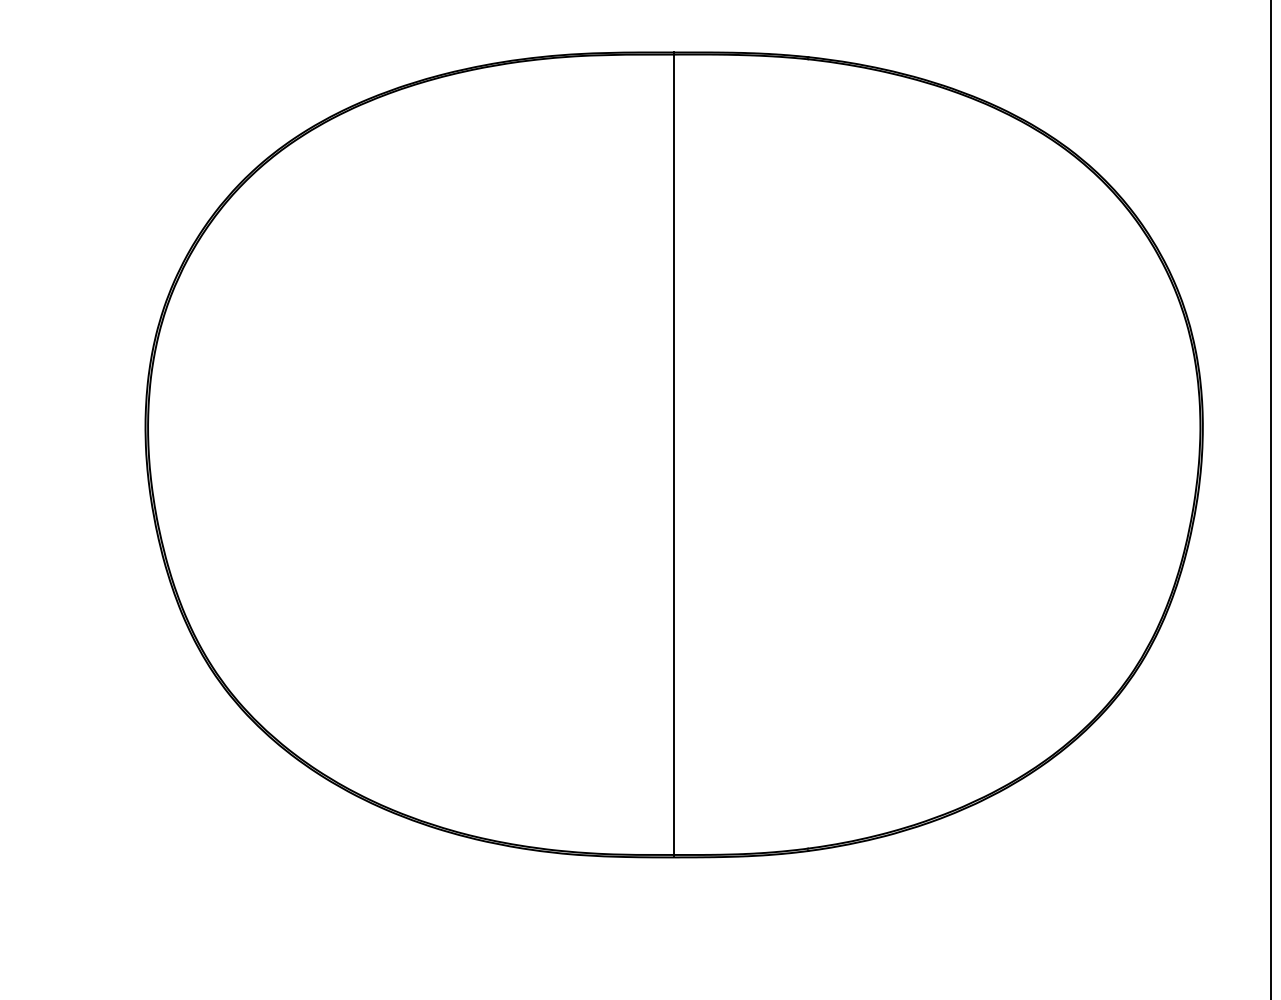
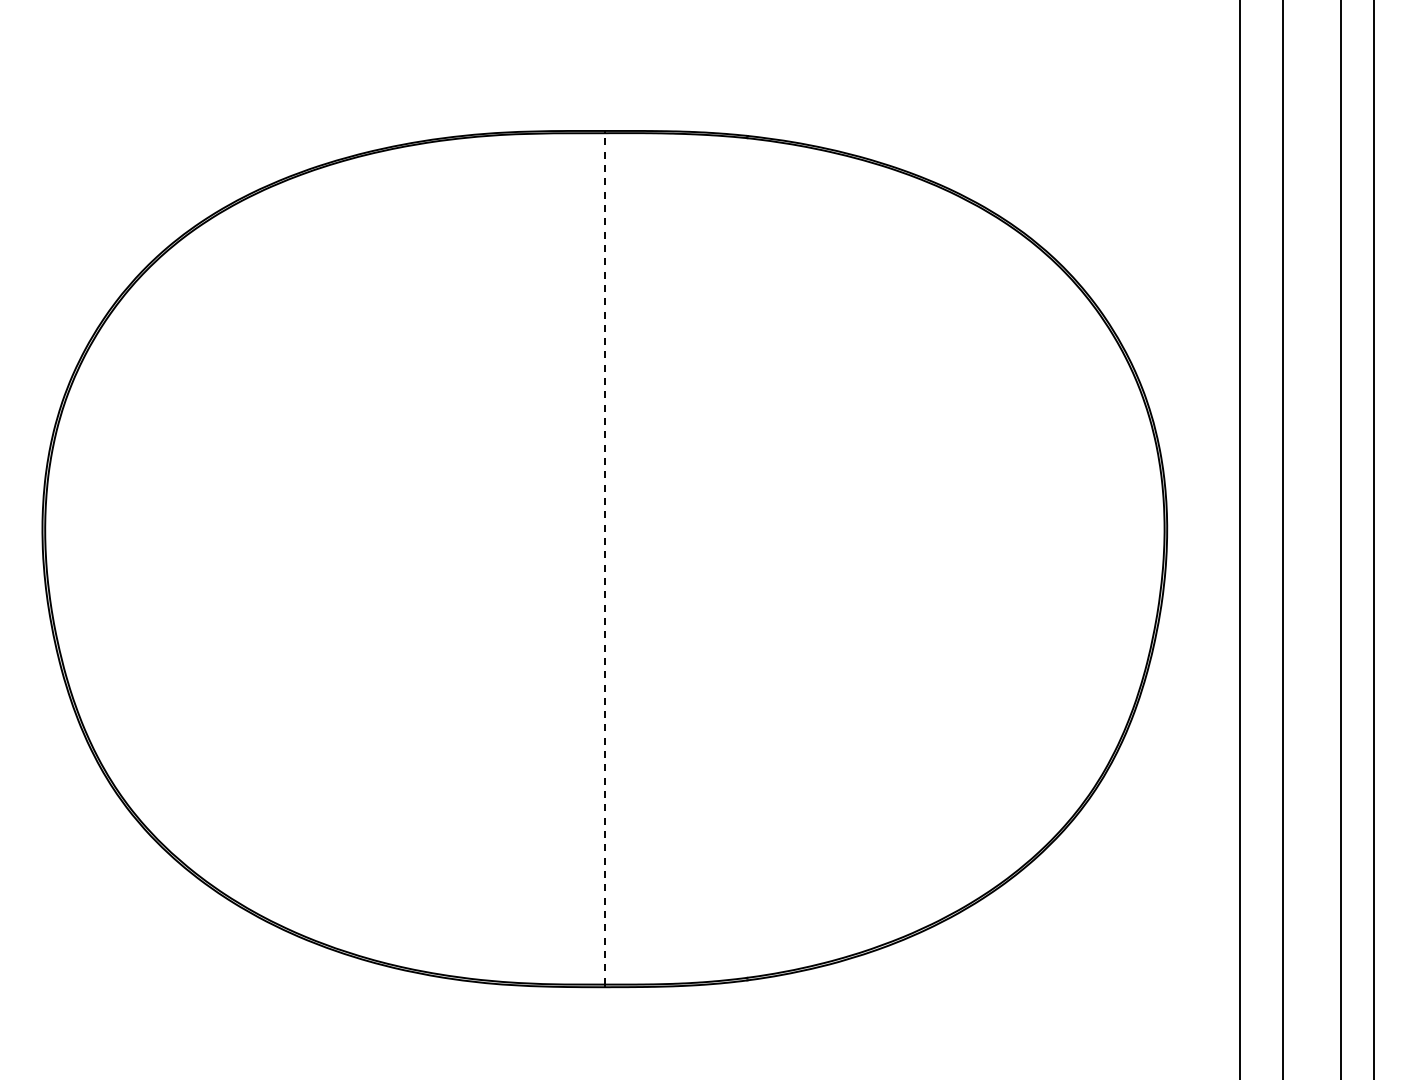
line: (673, 454) -> (604, 558), solid -> dashed

